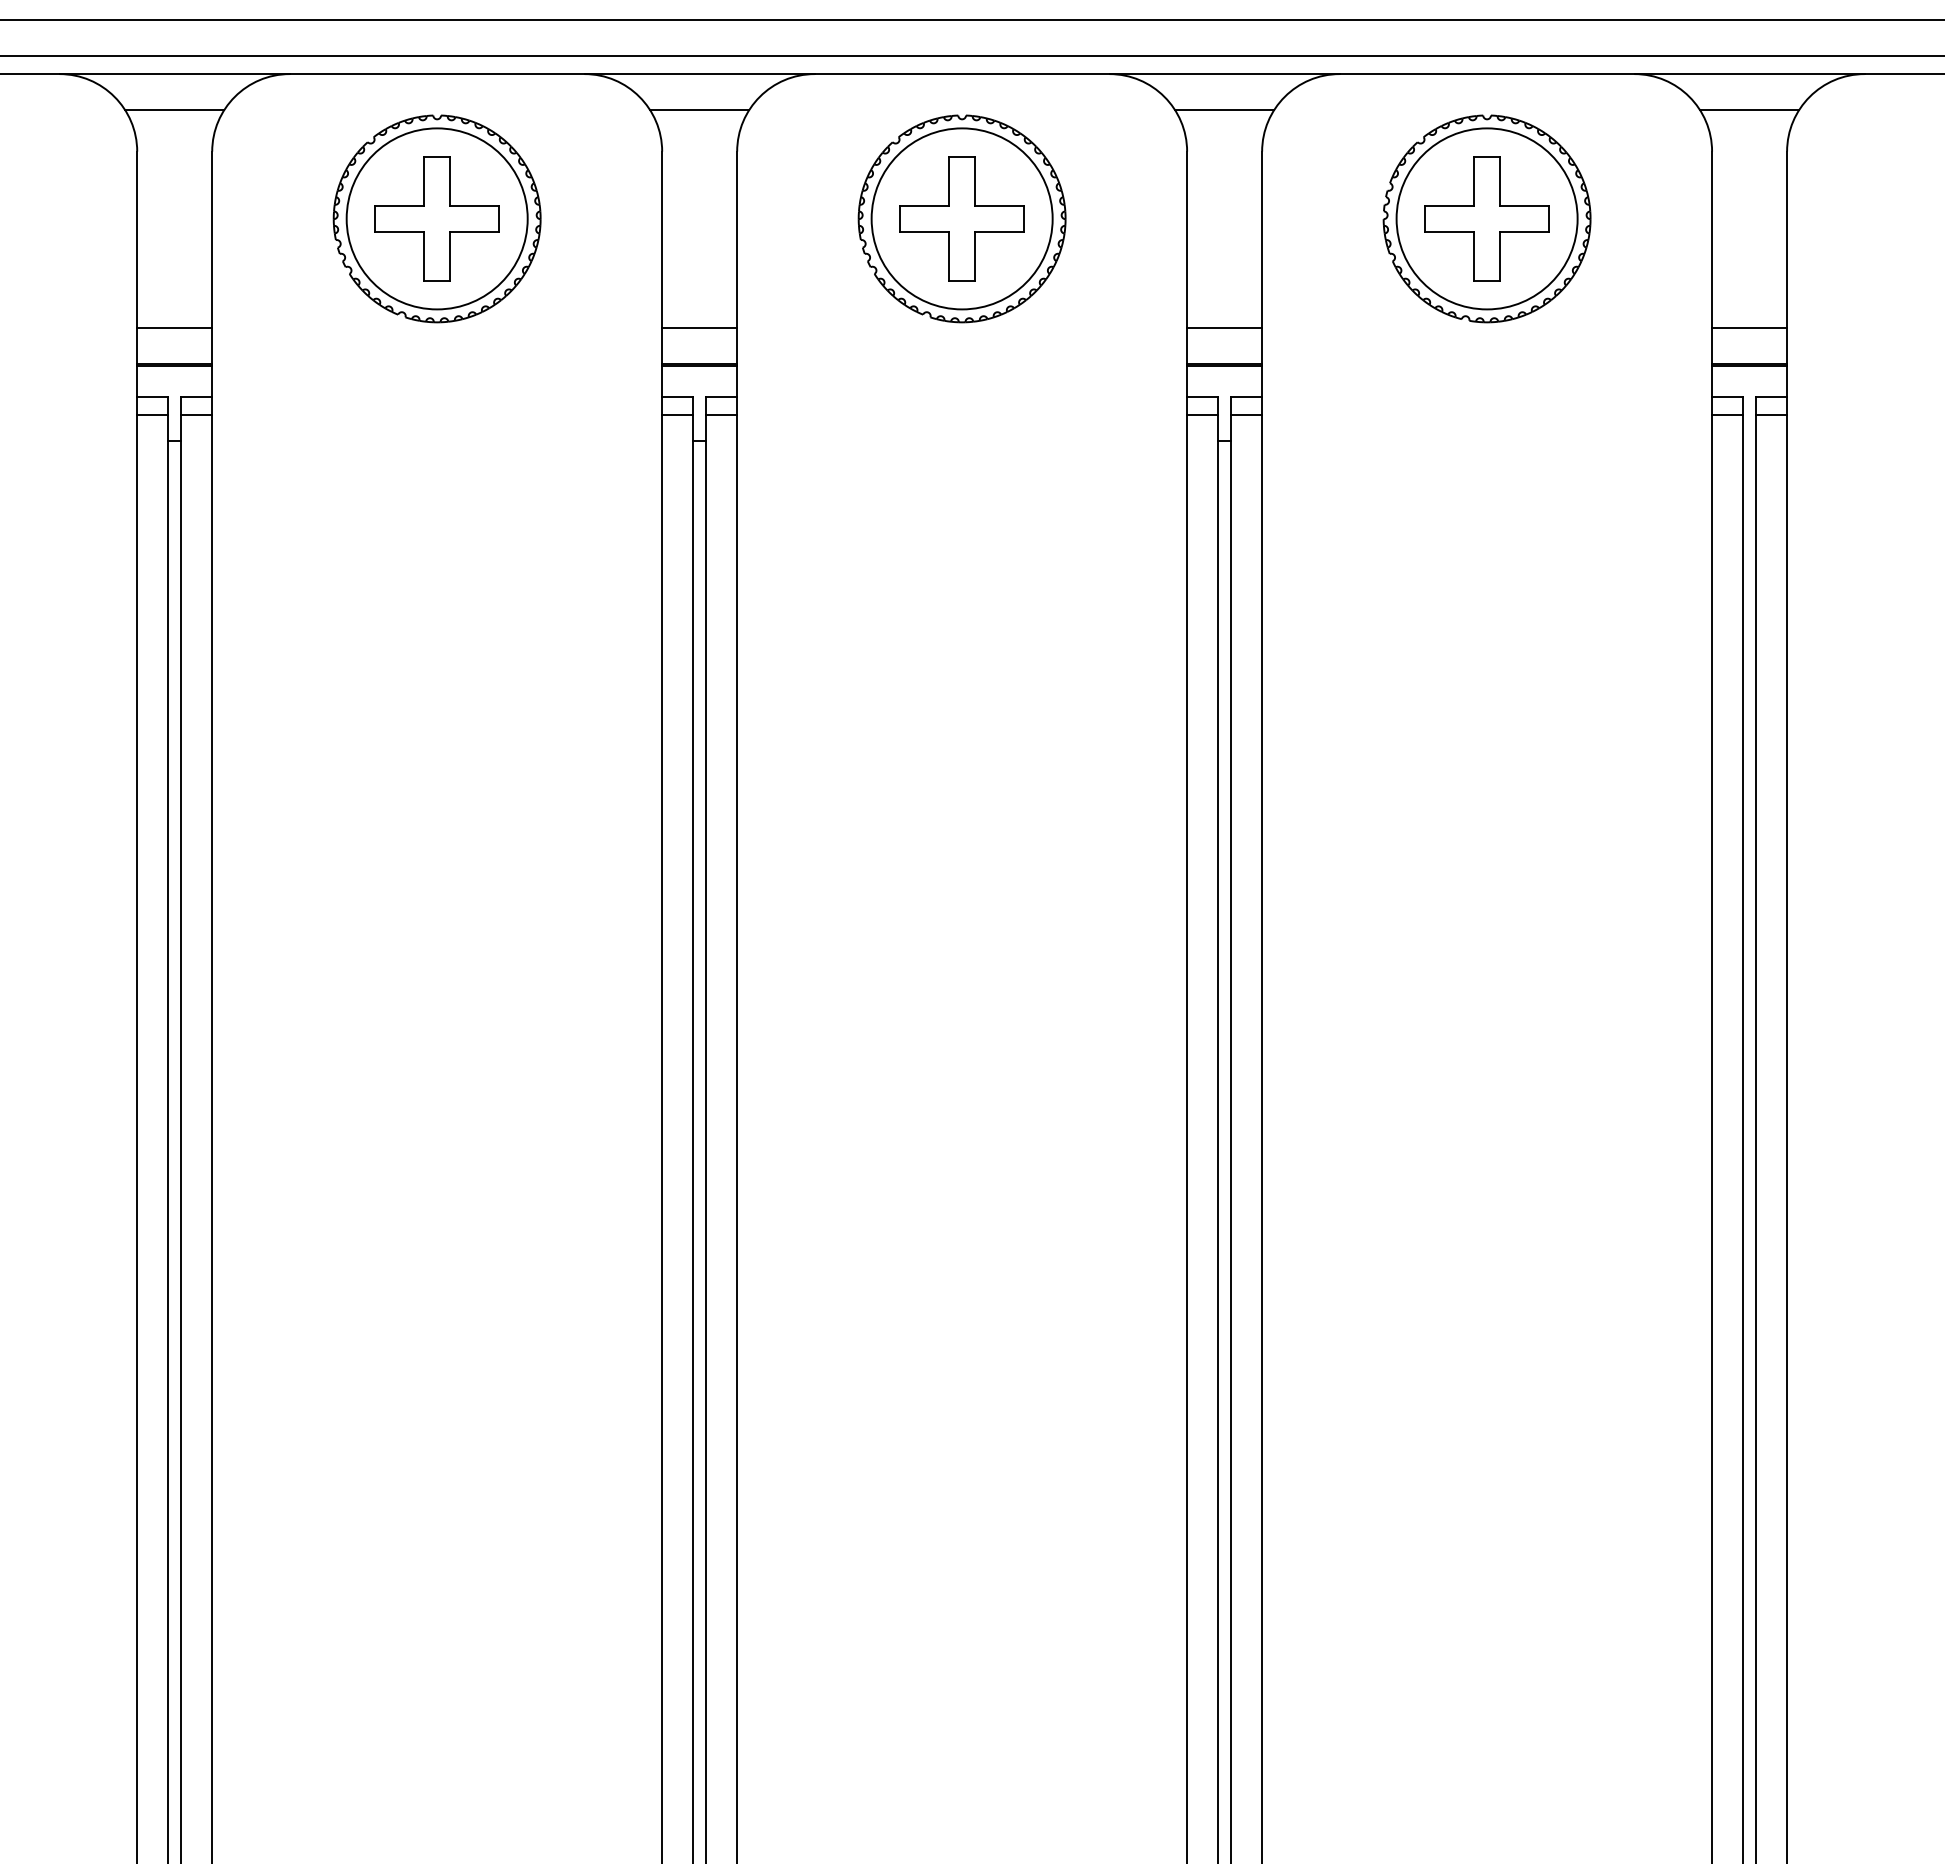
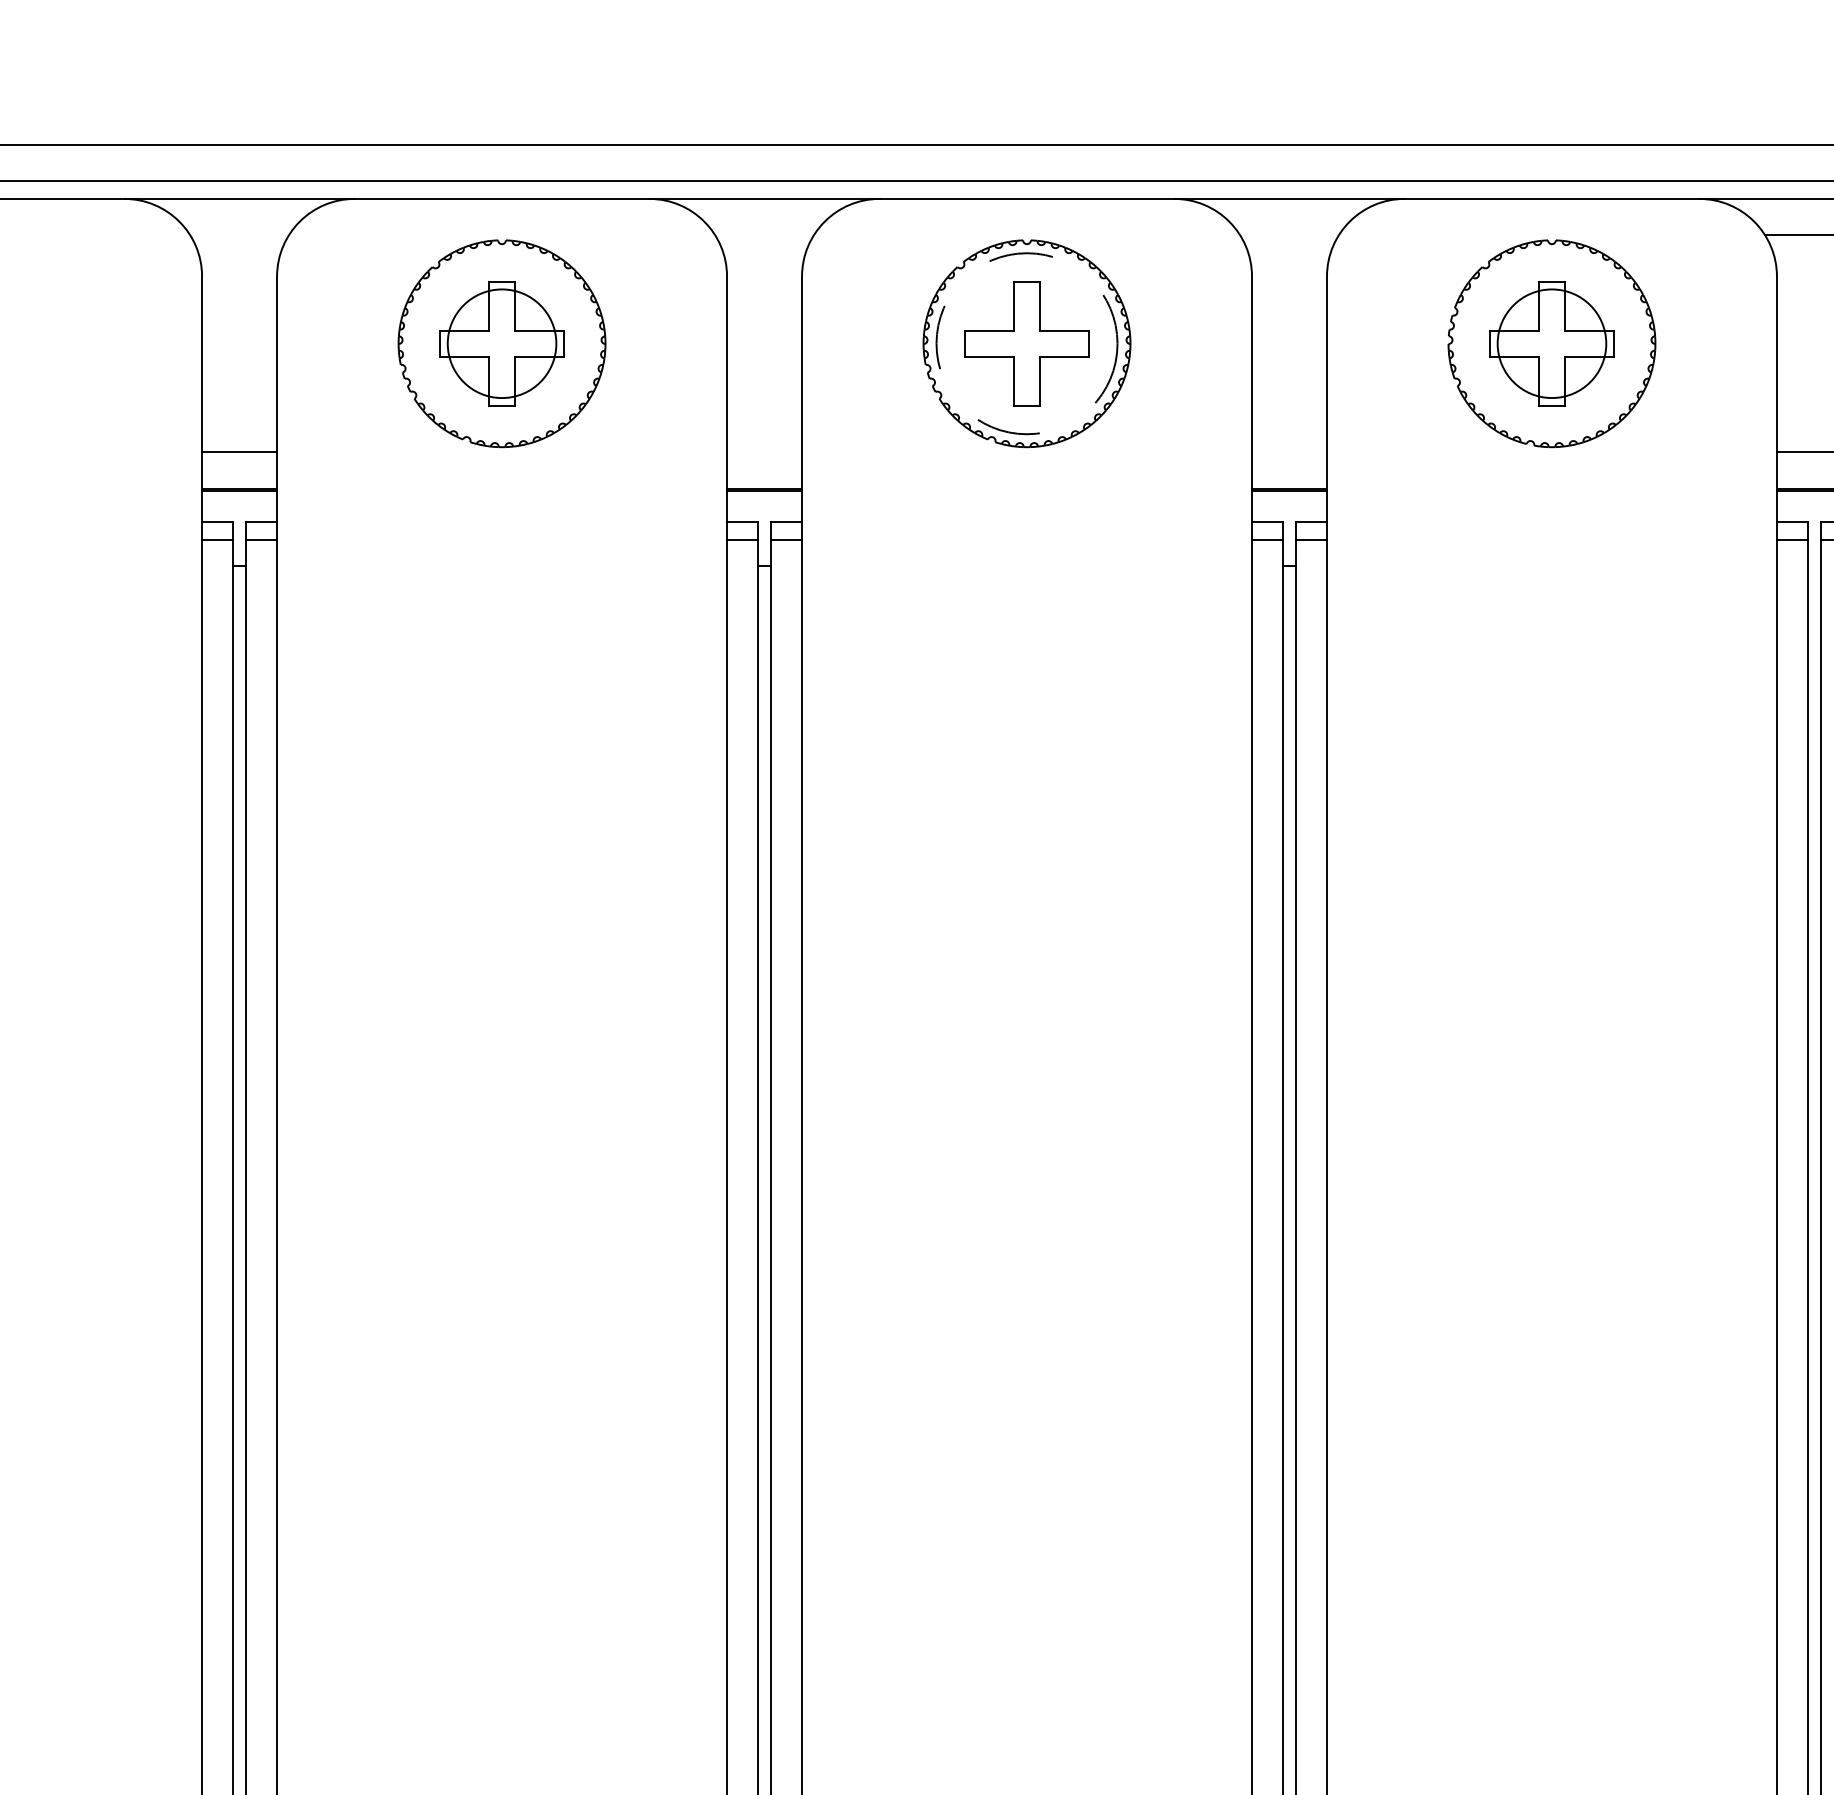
line: (174, 110) -> (239, 235), removed
line: (699, 110) -> (764, 235), removed
line: (1224, 110) -> (1289, 235), removed
circle: (436, 218) -> (501, 343), size x0.6
circle: (961, 218) -> (1026, 343), solid -> dashed
circle: (1486, 218) -> (1551, 343), size x0.6
line: (699, 327) -> (764, 452), removed
line: (1224, 327) -> (1289, 452), removed

